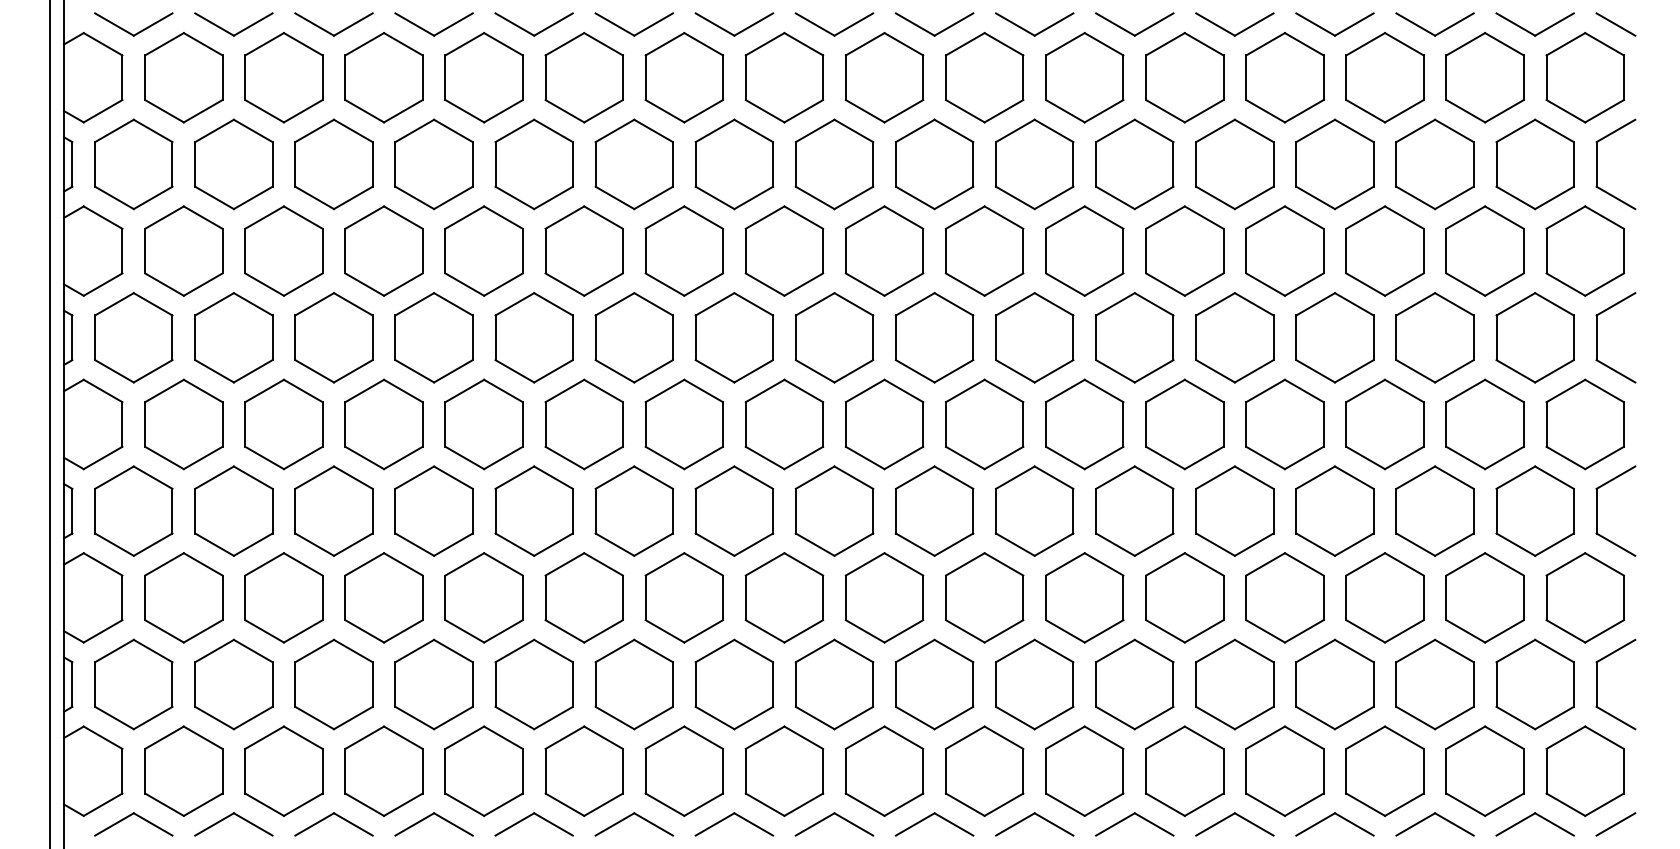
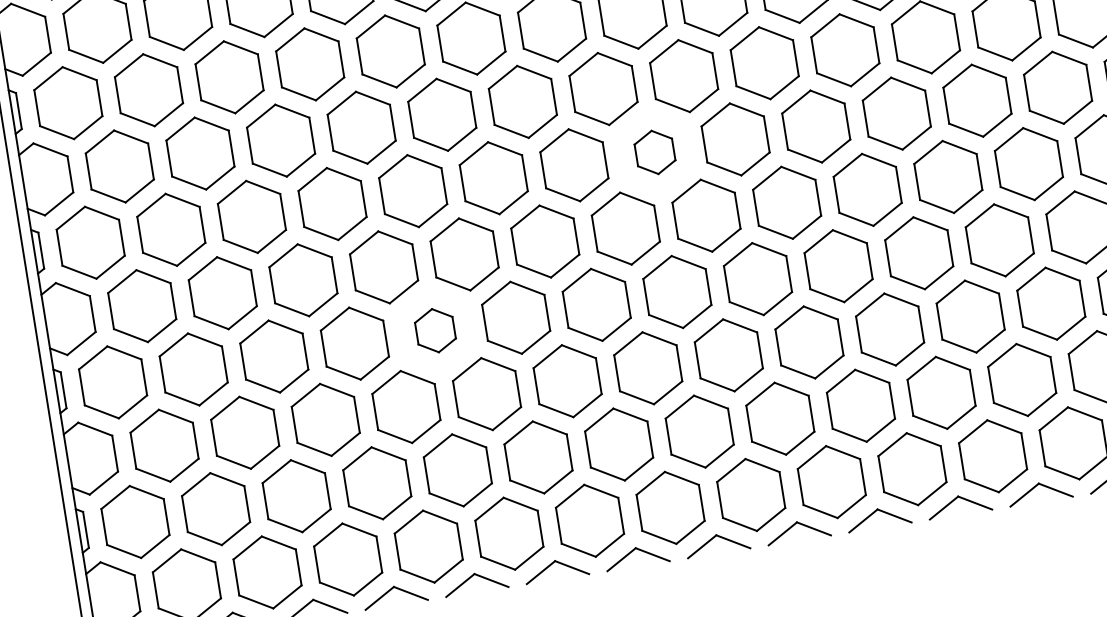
part: (834, 337) -> (654, 152), size x0.6
part: (533, 510) -> (434, 330), size x0.6

